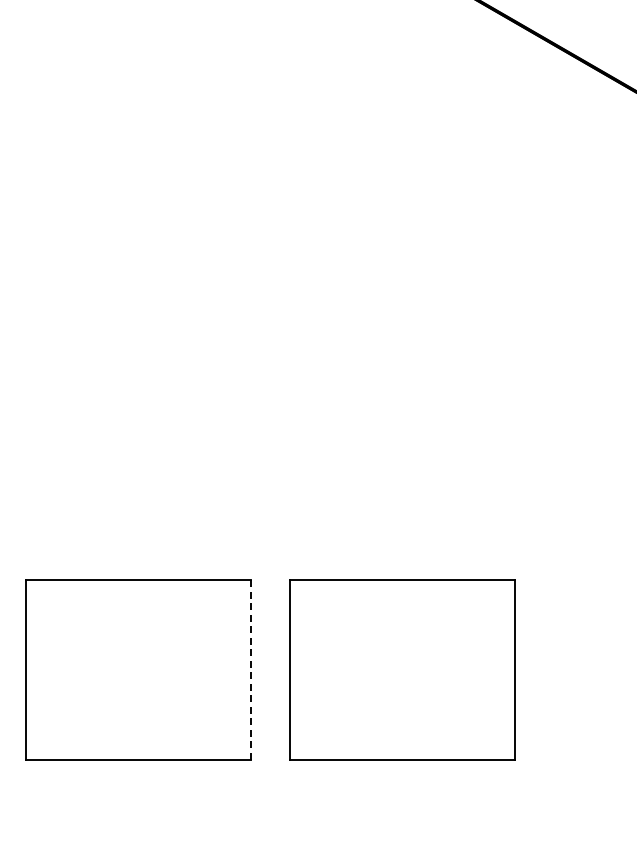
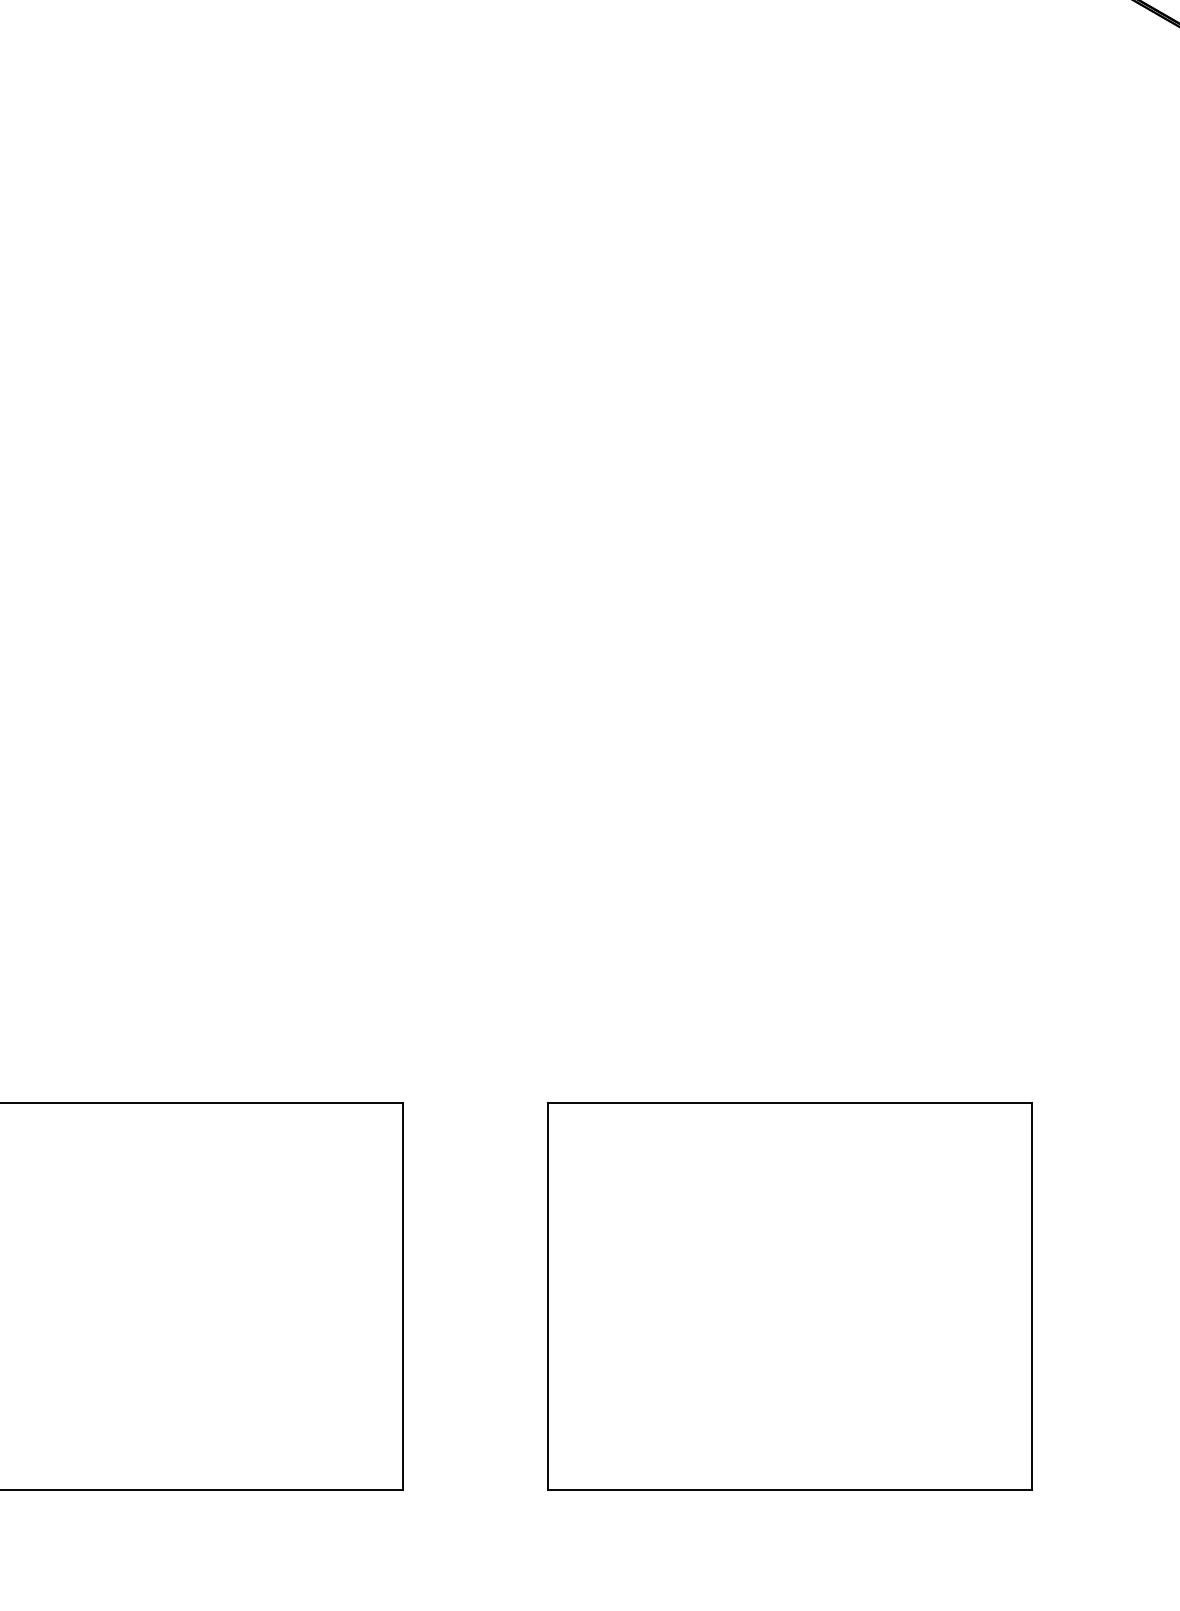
part: (402, 669) -> (790, 1295), moved
line: (251, 670) -> (403, 1297), dashed -> solid

